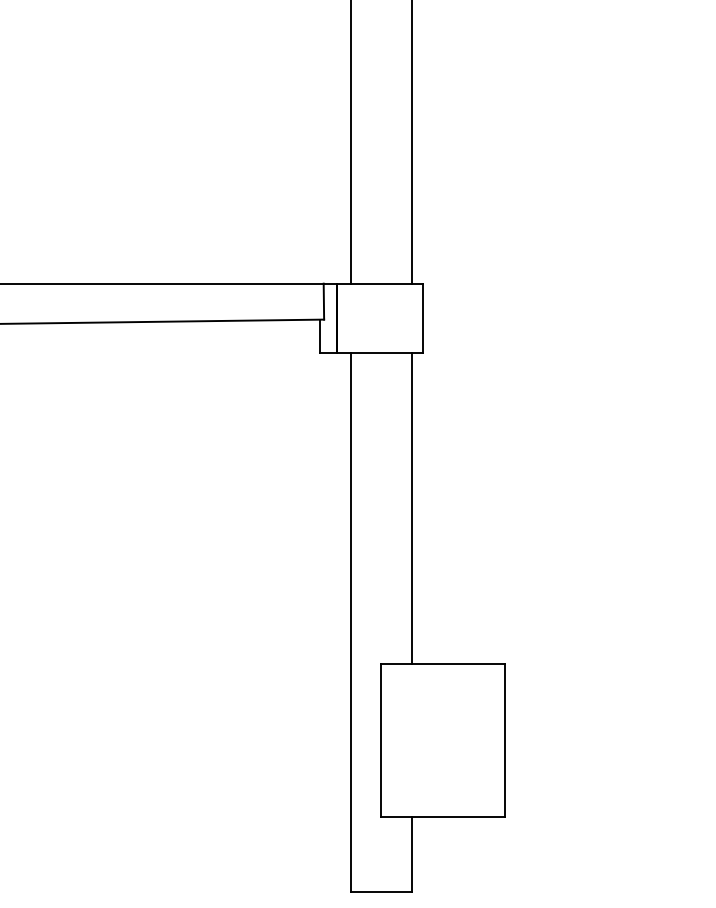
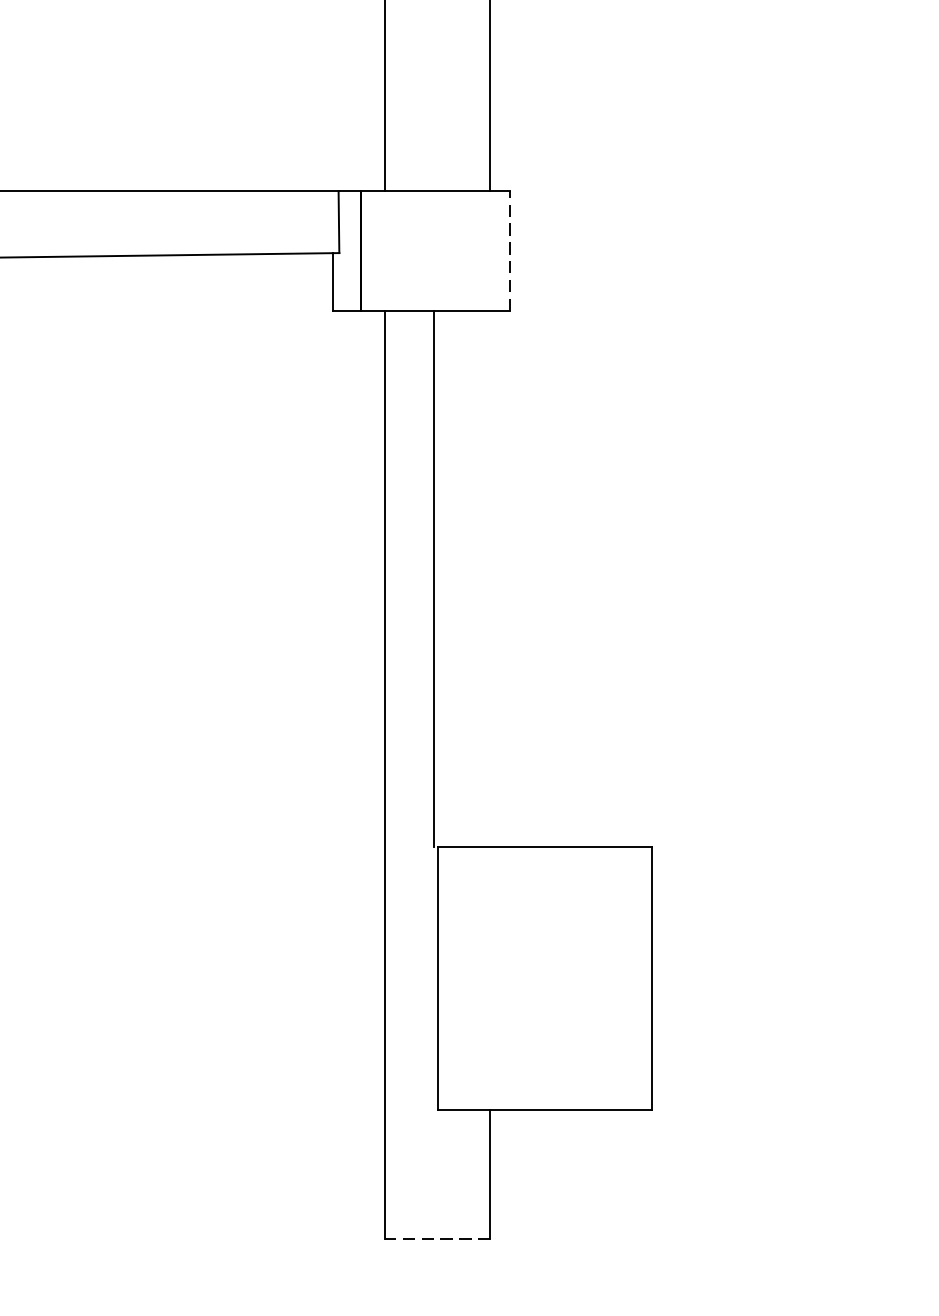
line: (422, 318) -> (508, 251), solid -> dashed
line: (411, 508) -> (433, 578), moved
line: (381, 891) -> (438, 1238), solid -> dashed

